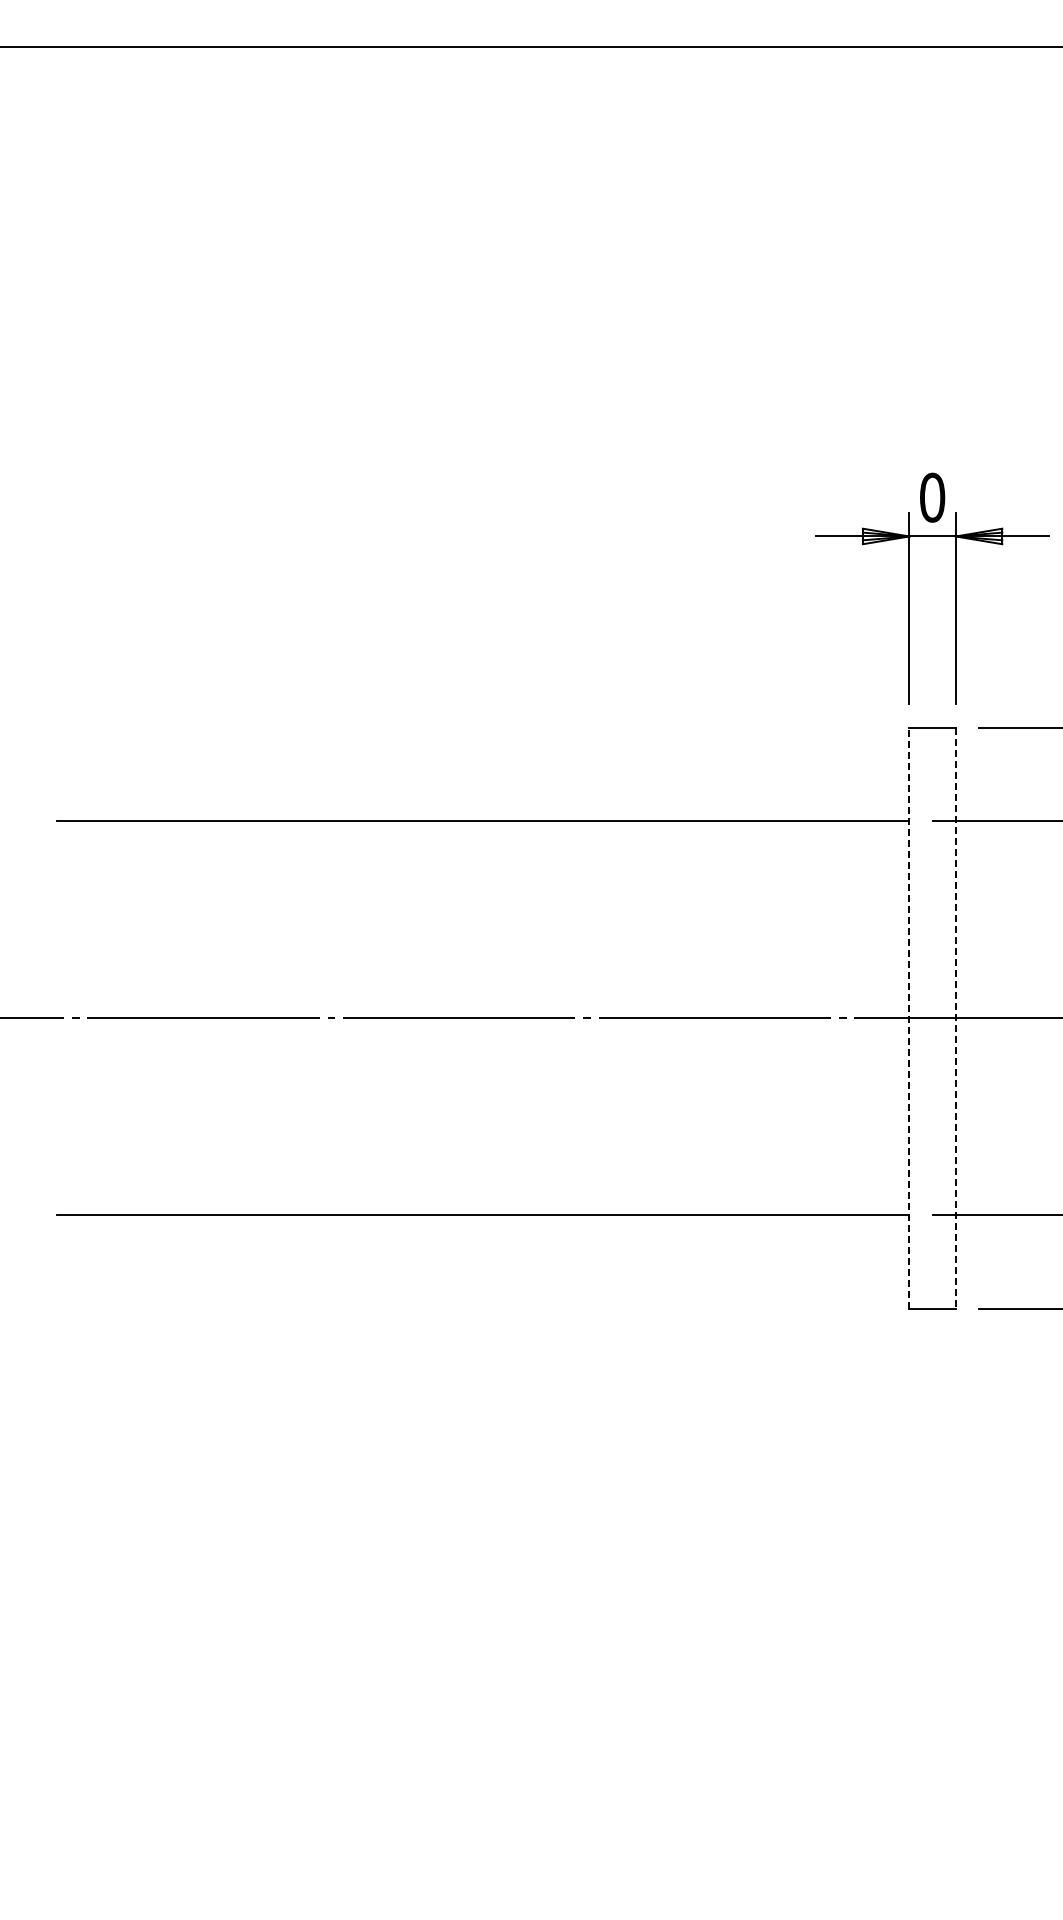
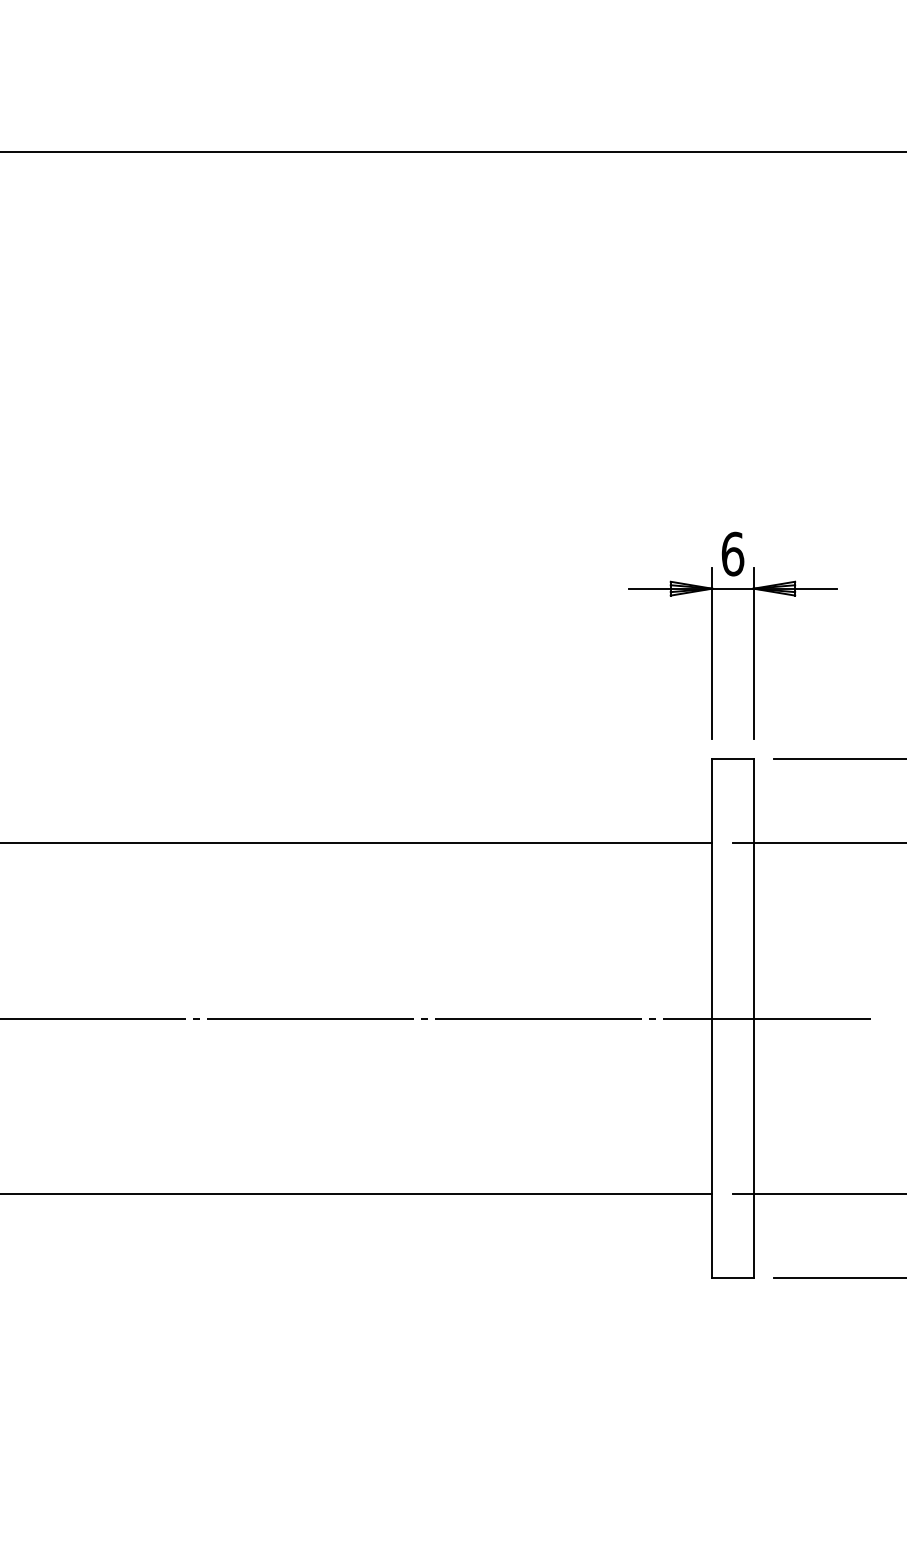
text: (932, 497) -> (732, 553), 0 -> 6
line: (909, 1018) -> (712, 1018), dashed -> solid
line: (955, 1018) -> (753, 1018), dashed -> solid

